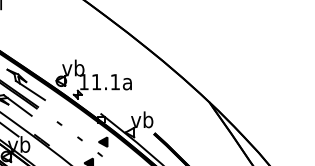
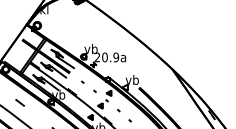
text: (99, 82) -> (106, 57), 11.1a -> 20.9a

